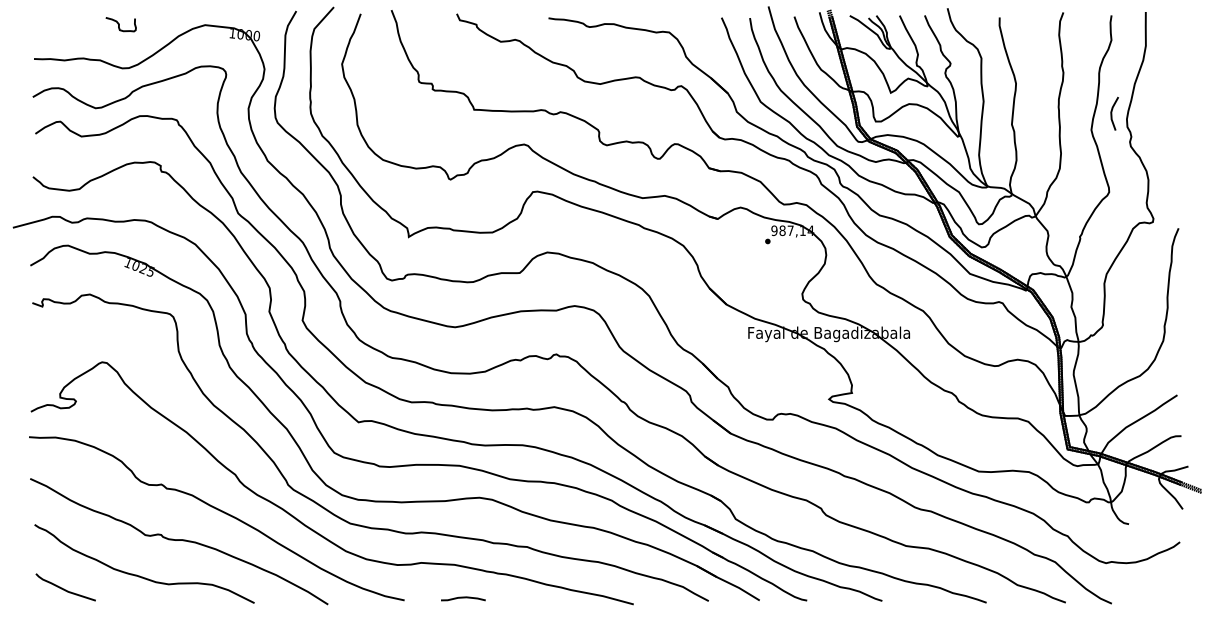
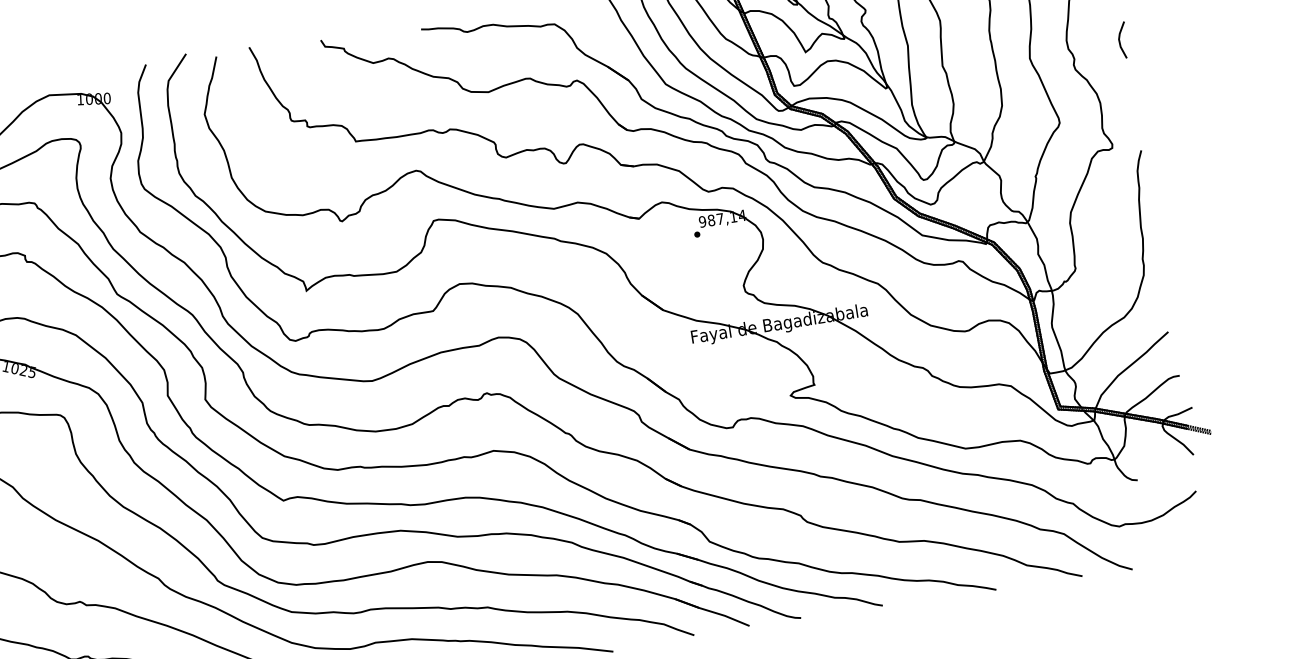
line: (1112, 113) -> (1120, 40), moved

